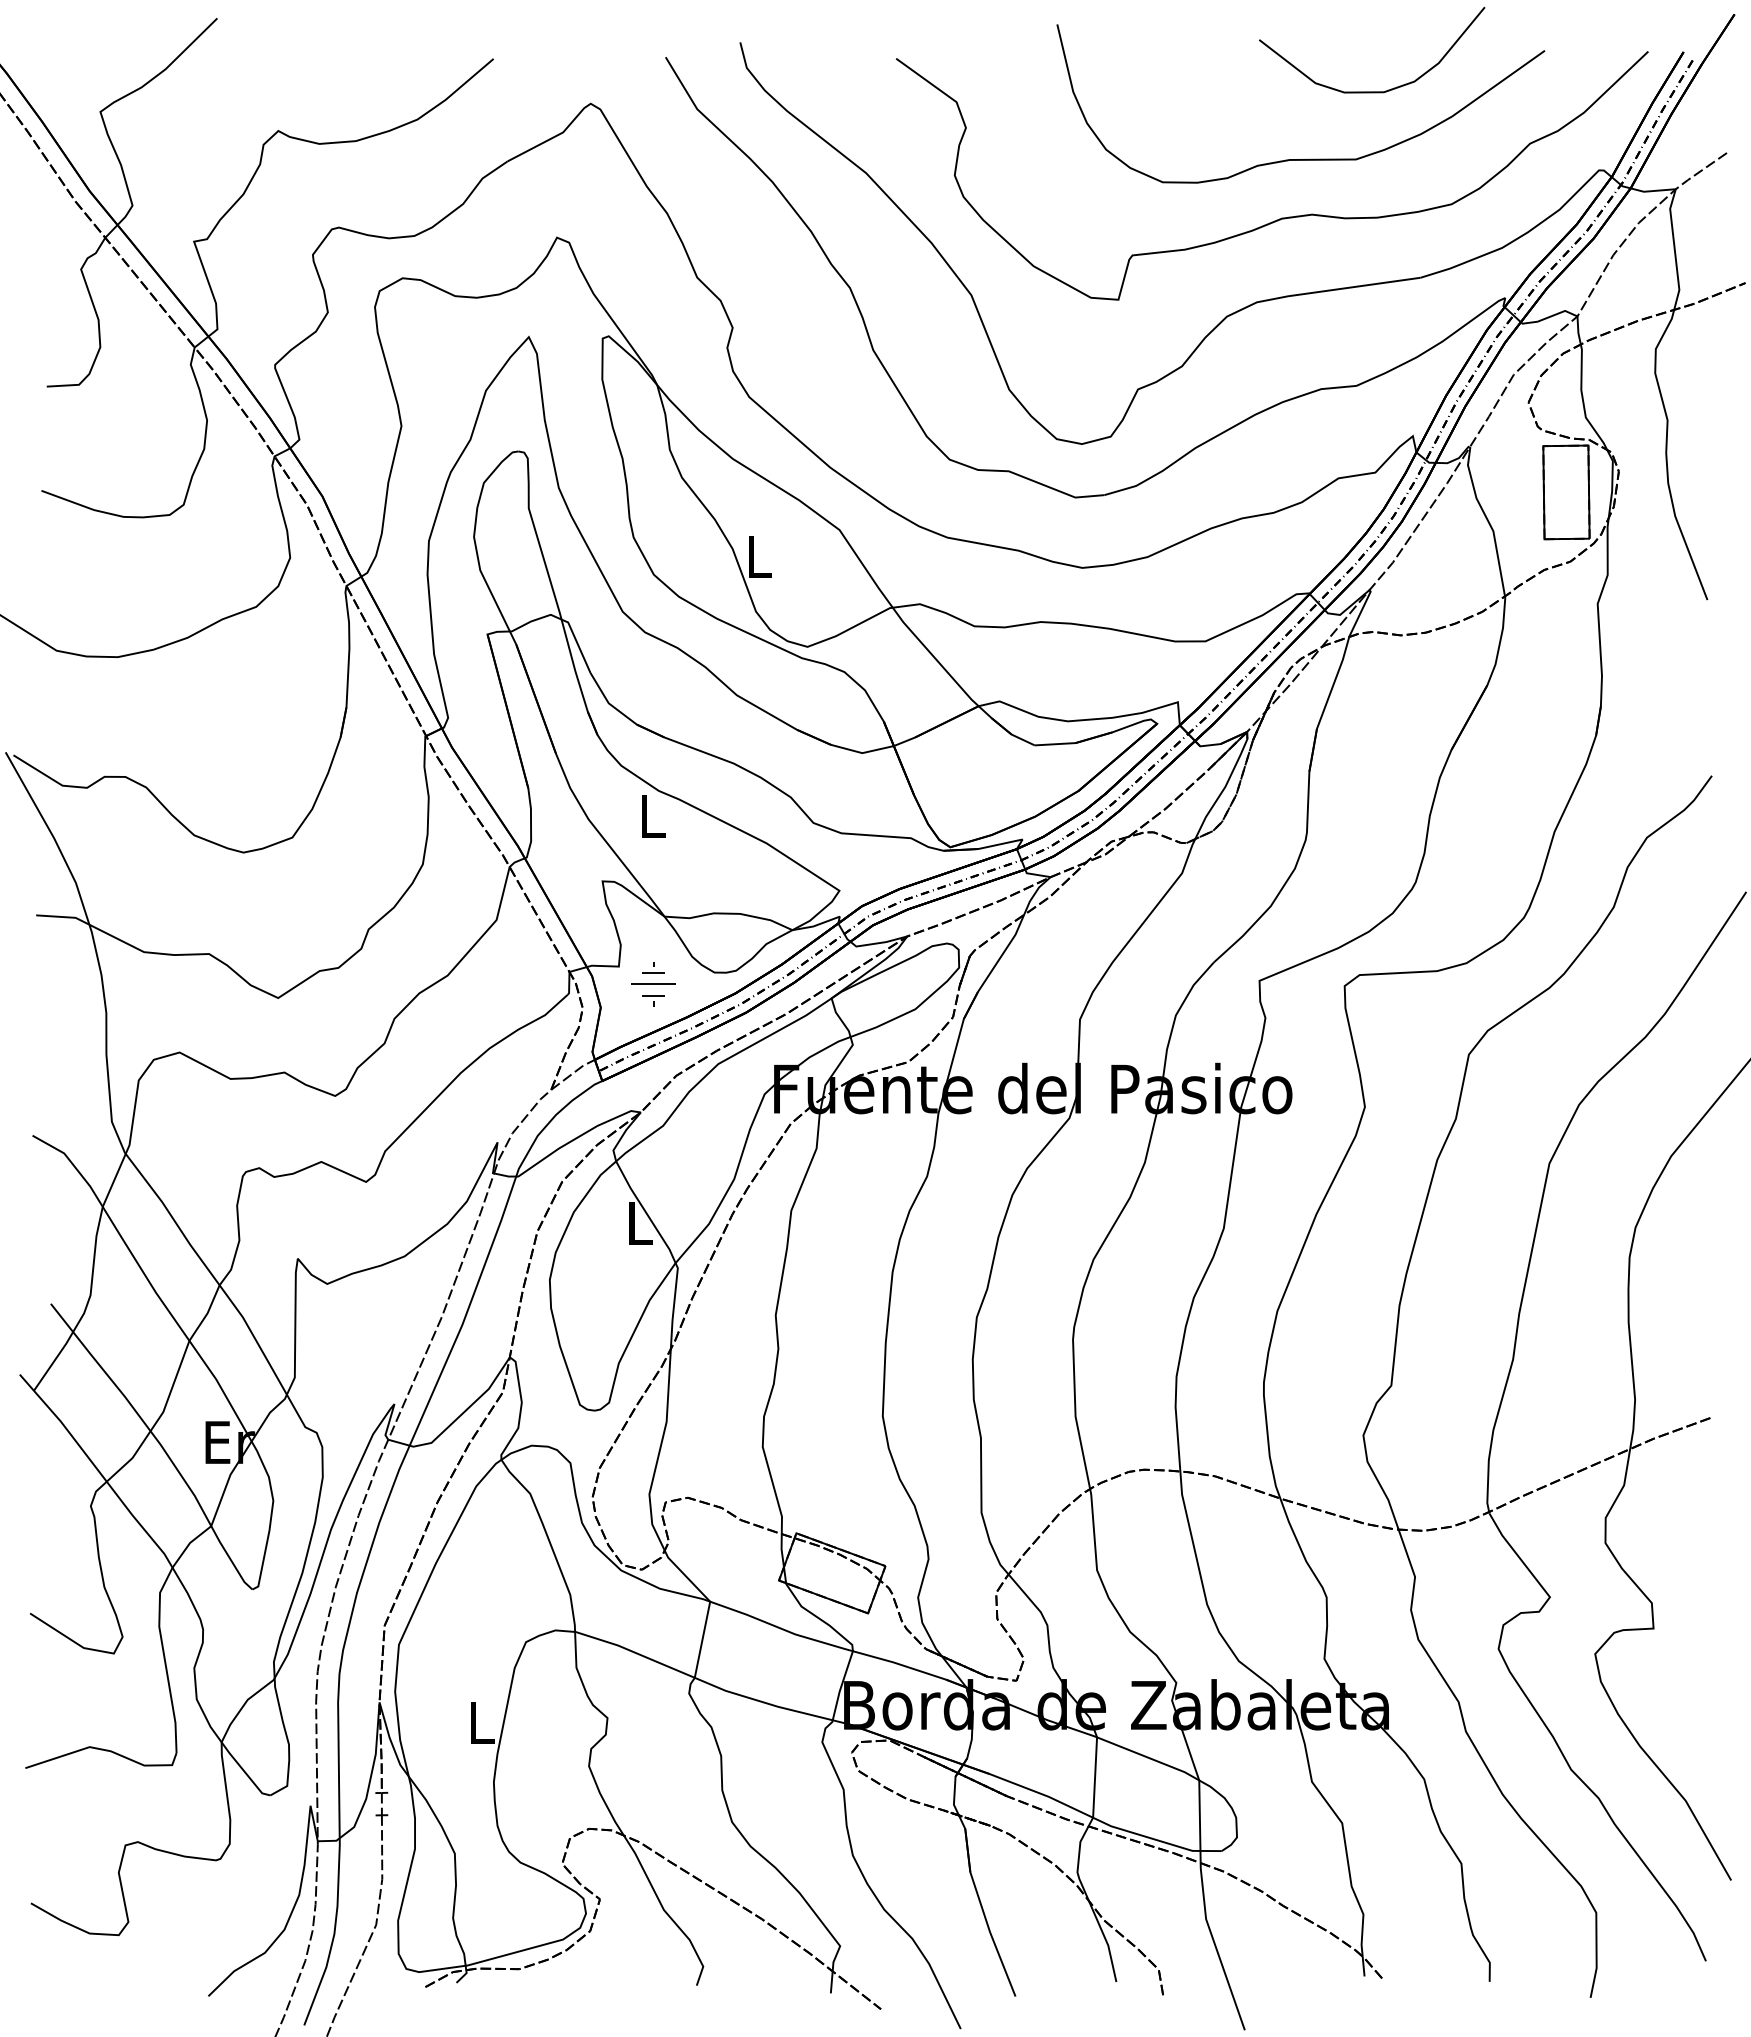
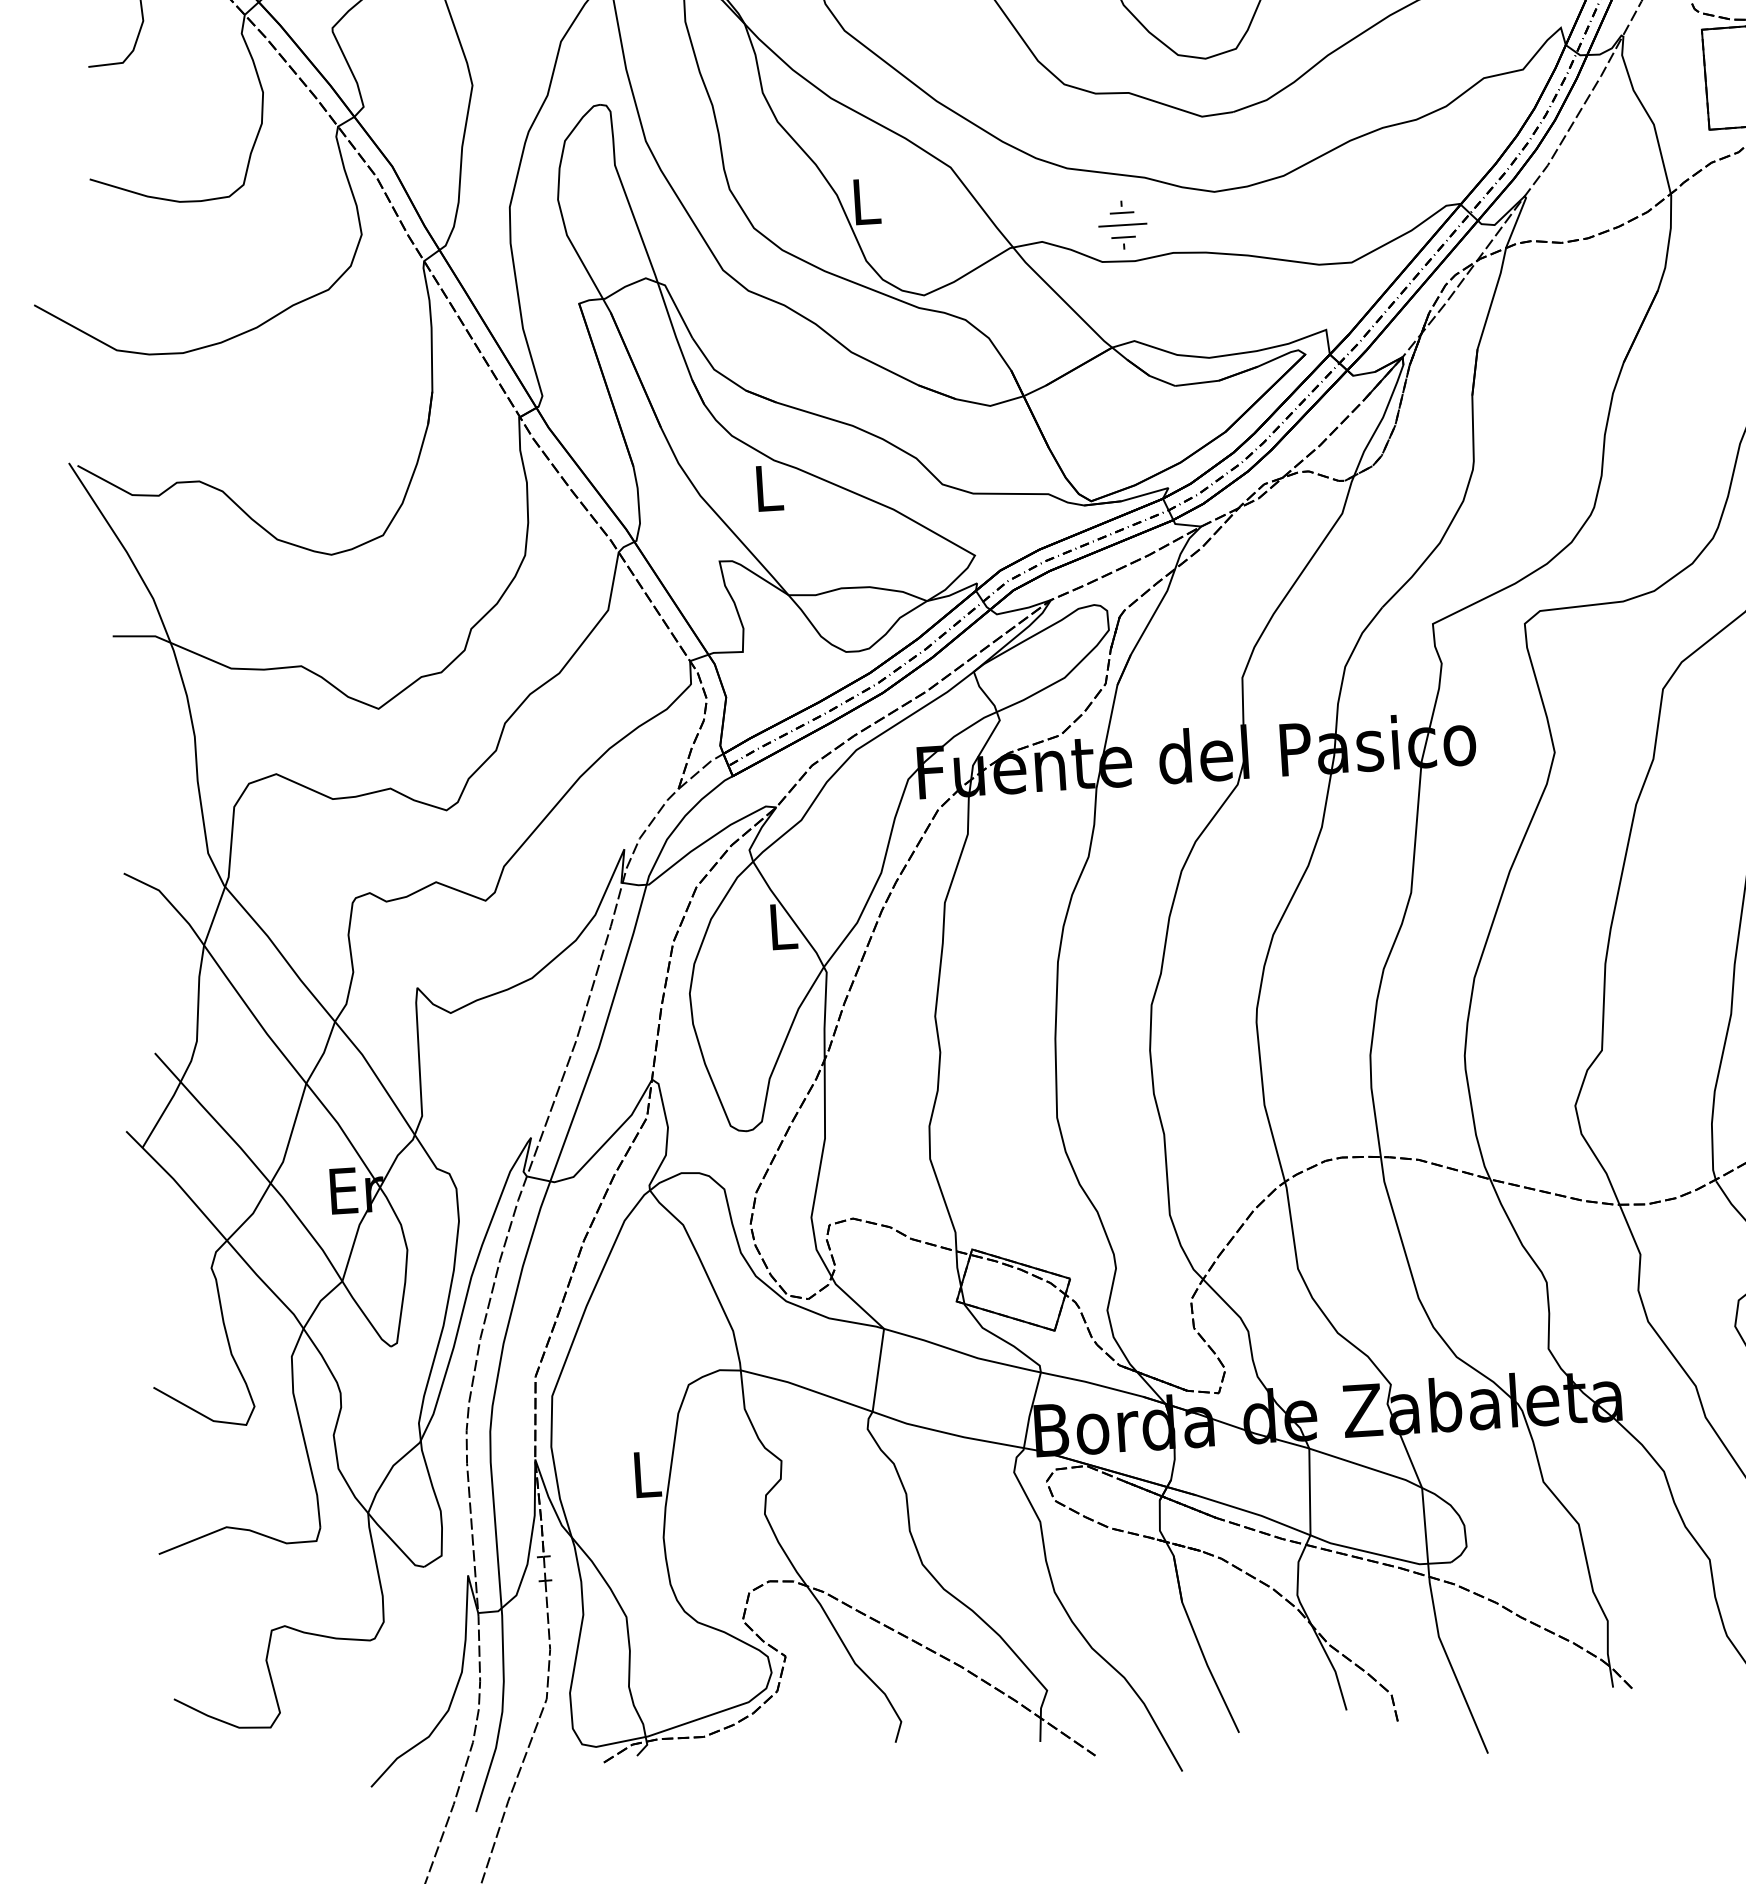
part: (653, 984) -> (1122, 225), moved

